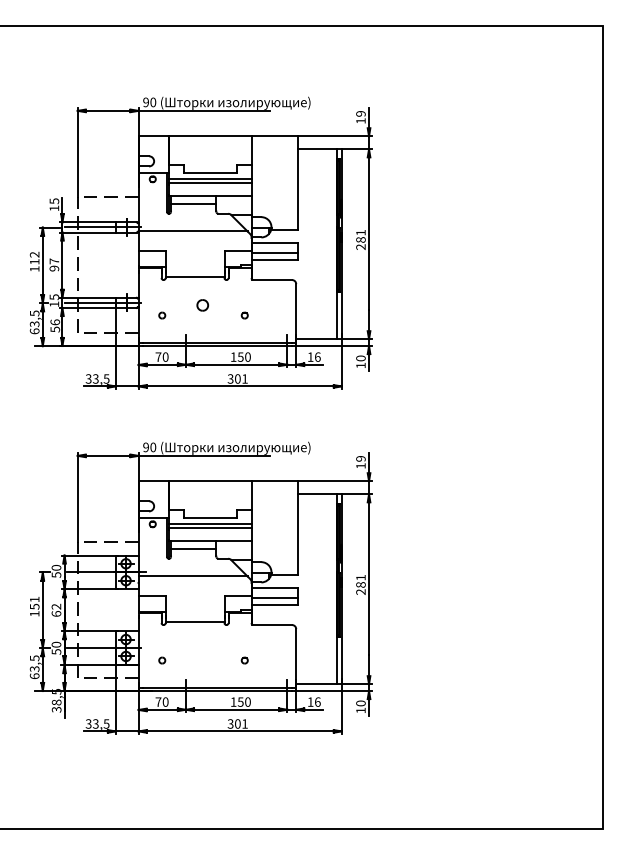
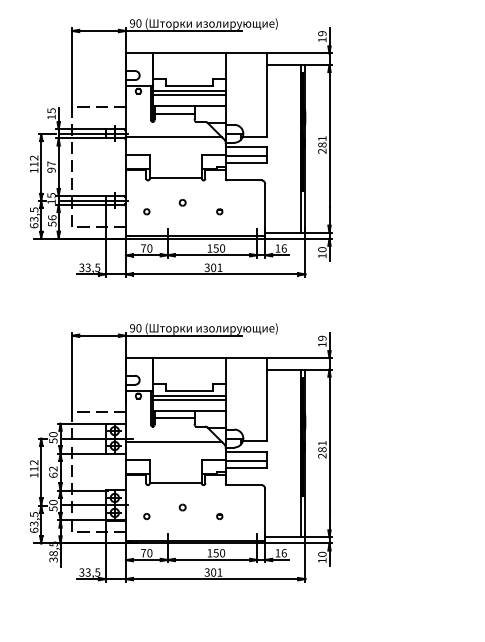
part: (202, 305) -> (182, 202), size x0.62
text: (34, 602) -> (33, 465), 151 -> 112
part: (202, 650) -> (182, 507), added

